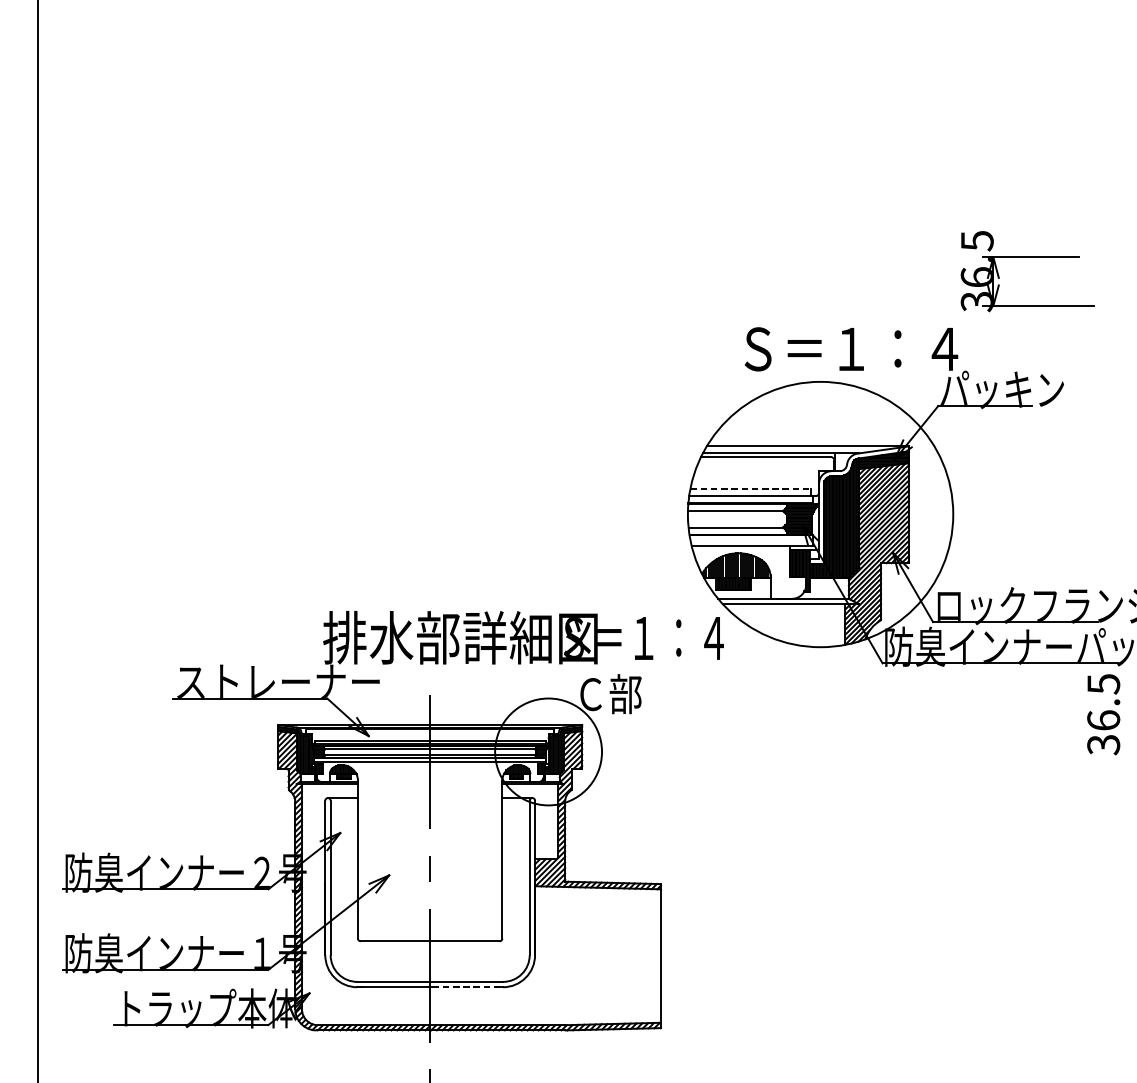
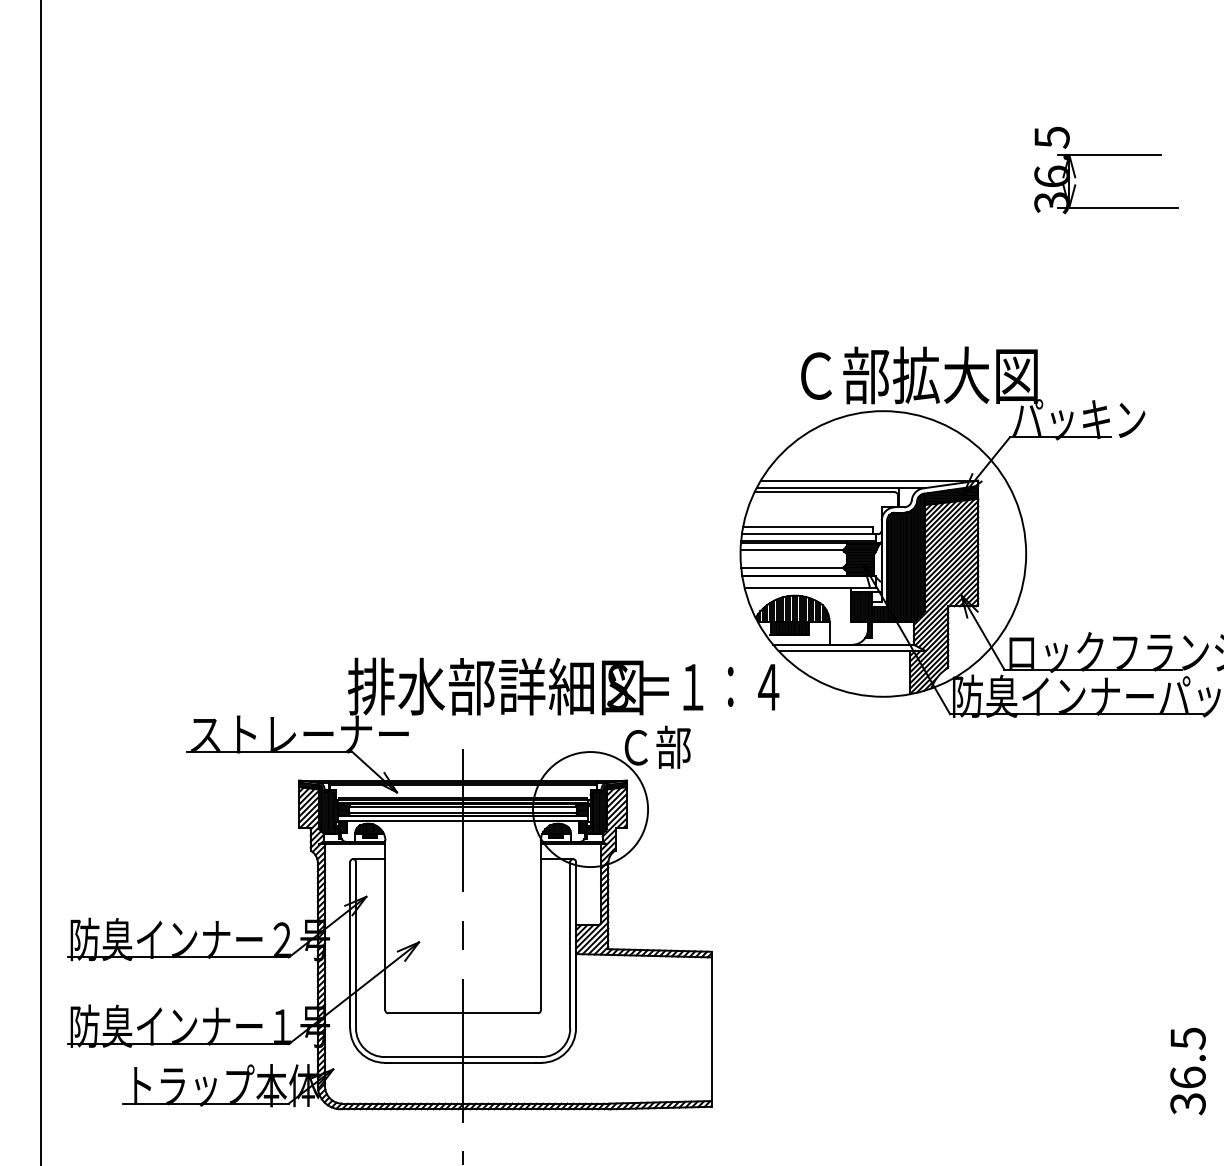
part: (1027, 257) -> (1106, 155), moved
text: (854, 348) -> (919, 375), Ｓ＝１：４ -> Ｃ部拡大図
line: (751, 489) -> (808, 526), dashed -> solid
text: (1103, 714) -> (1187, 1071), moved
line: (467, 986) -> (503, 1062), dashed -> solid

